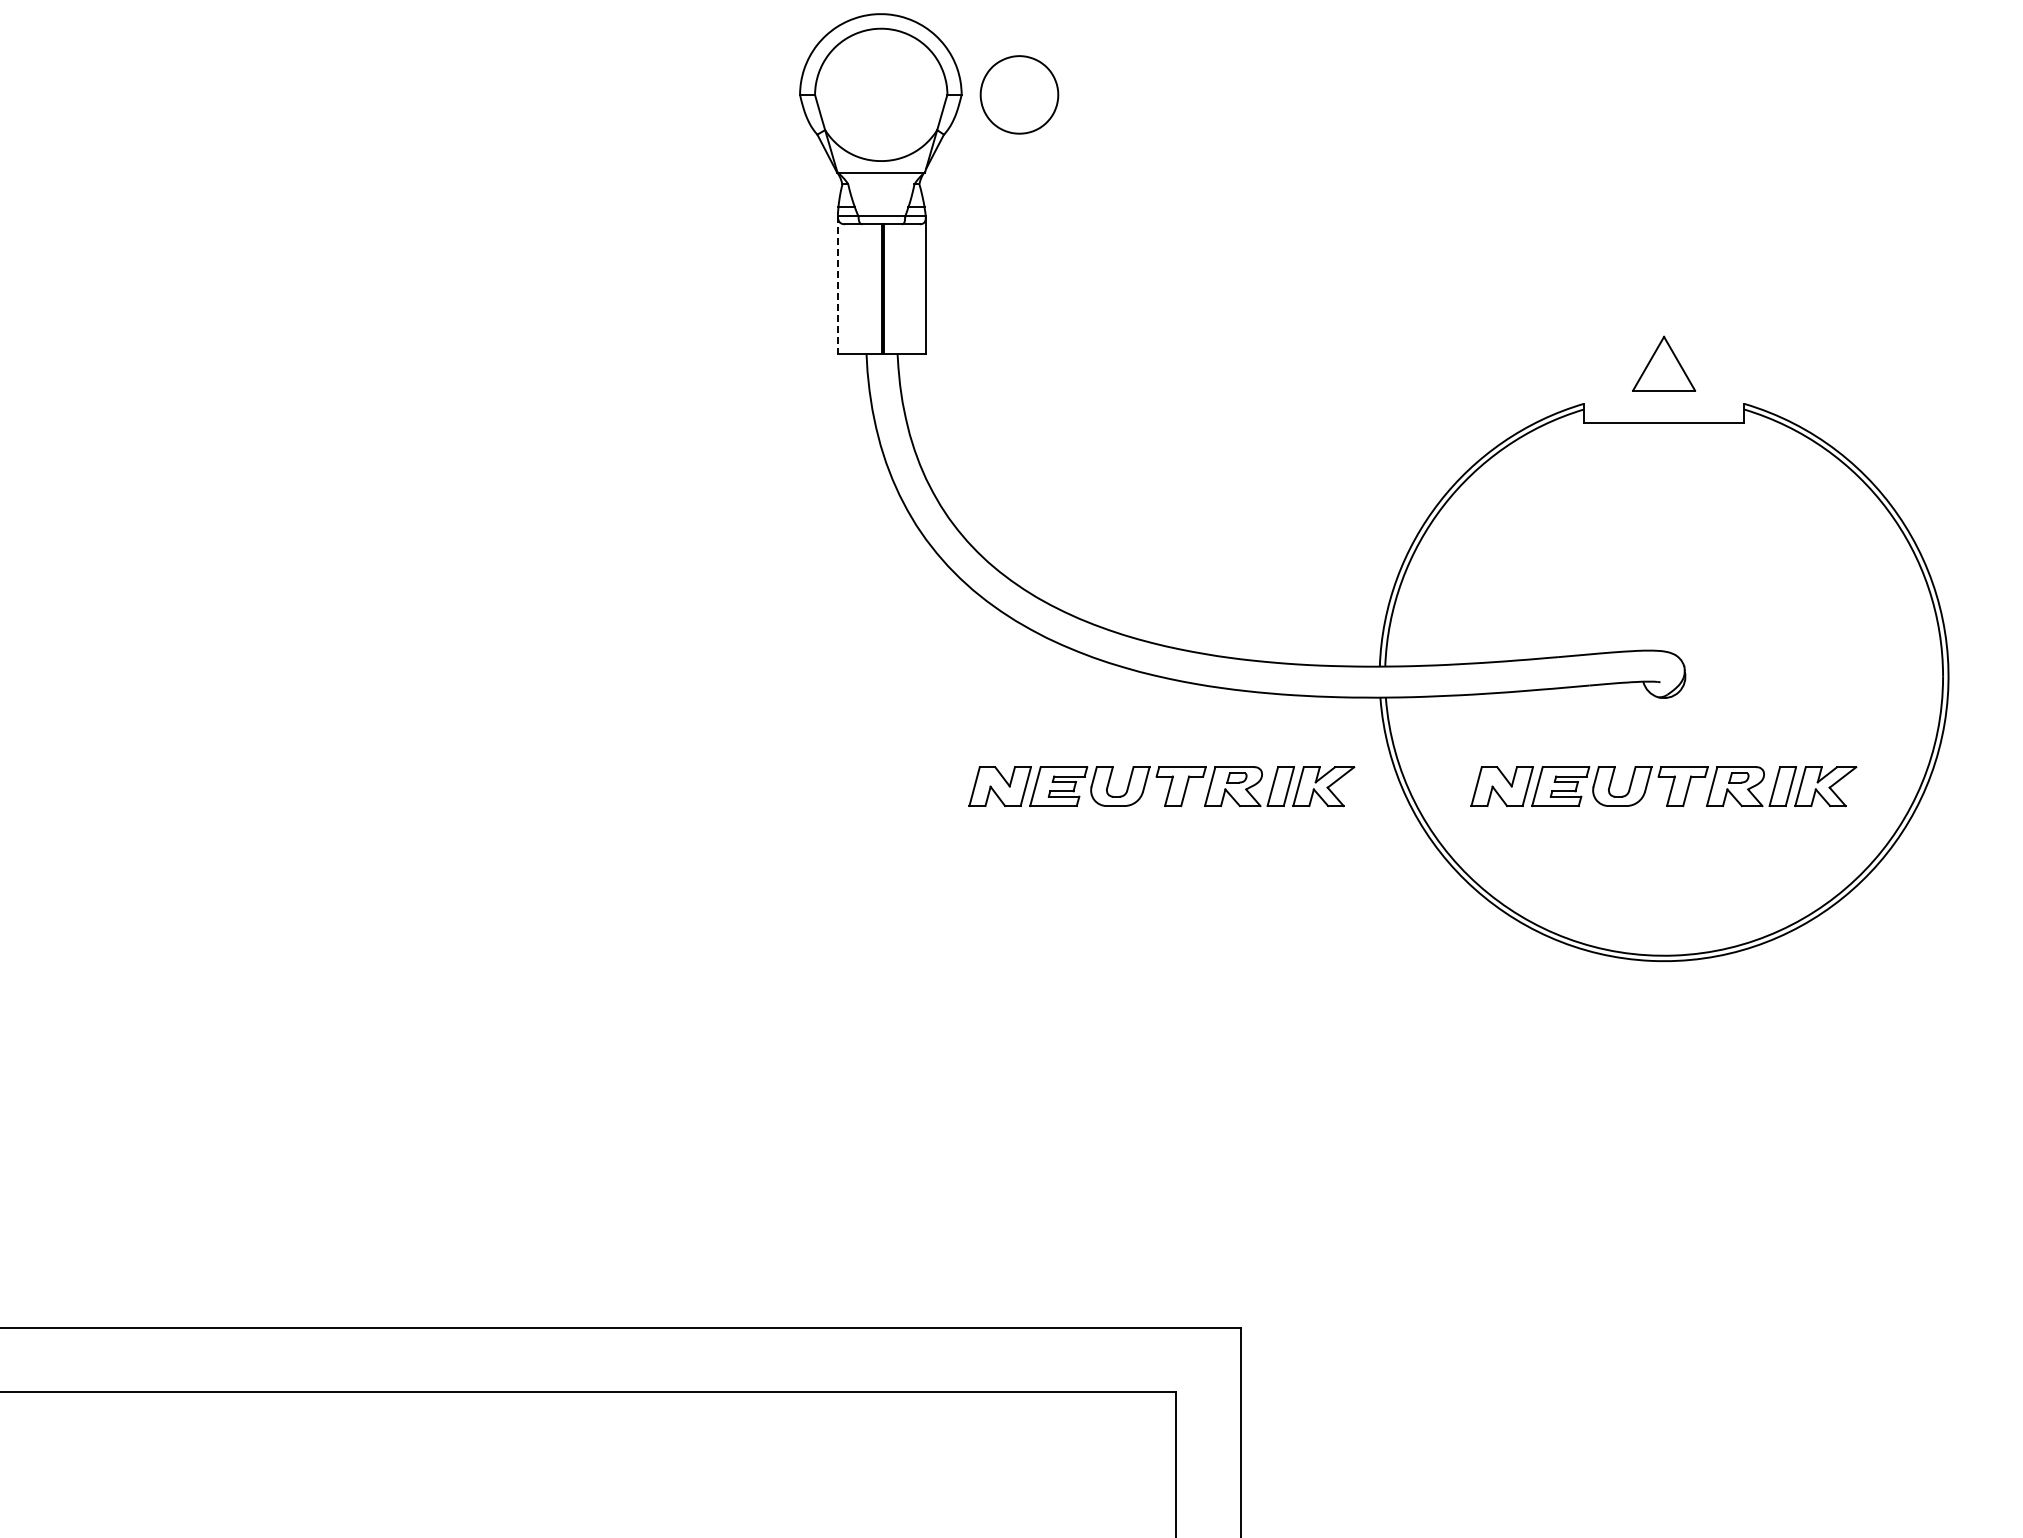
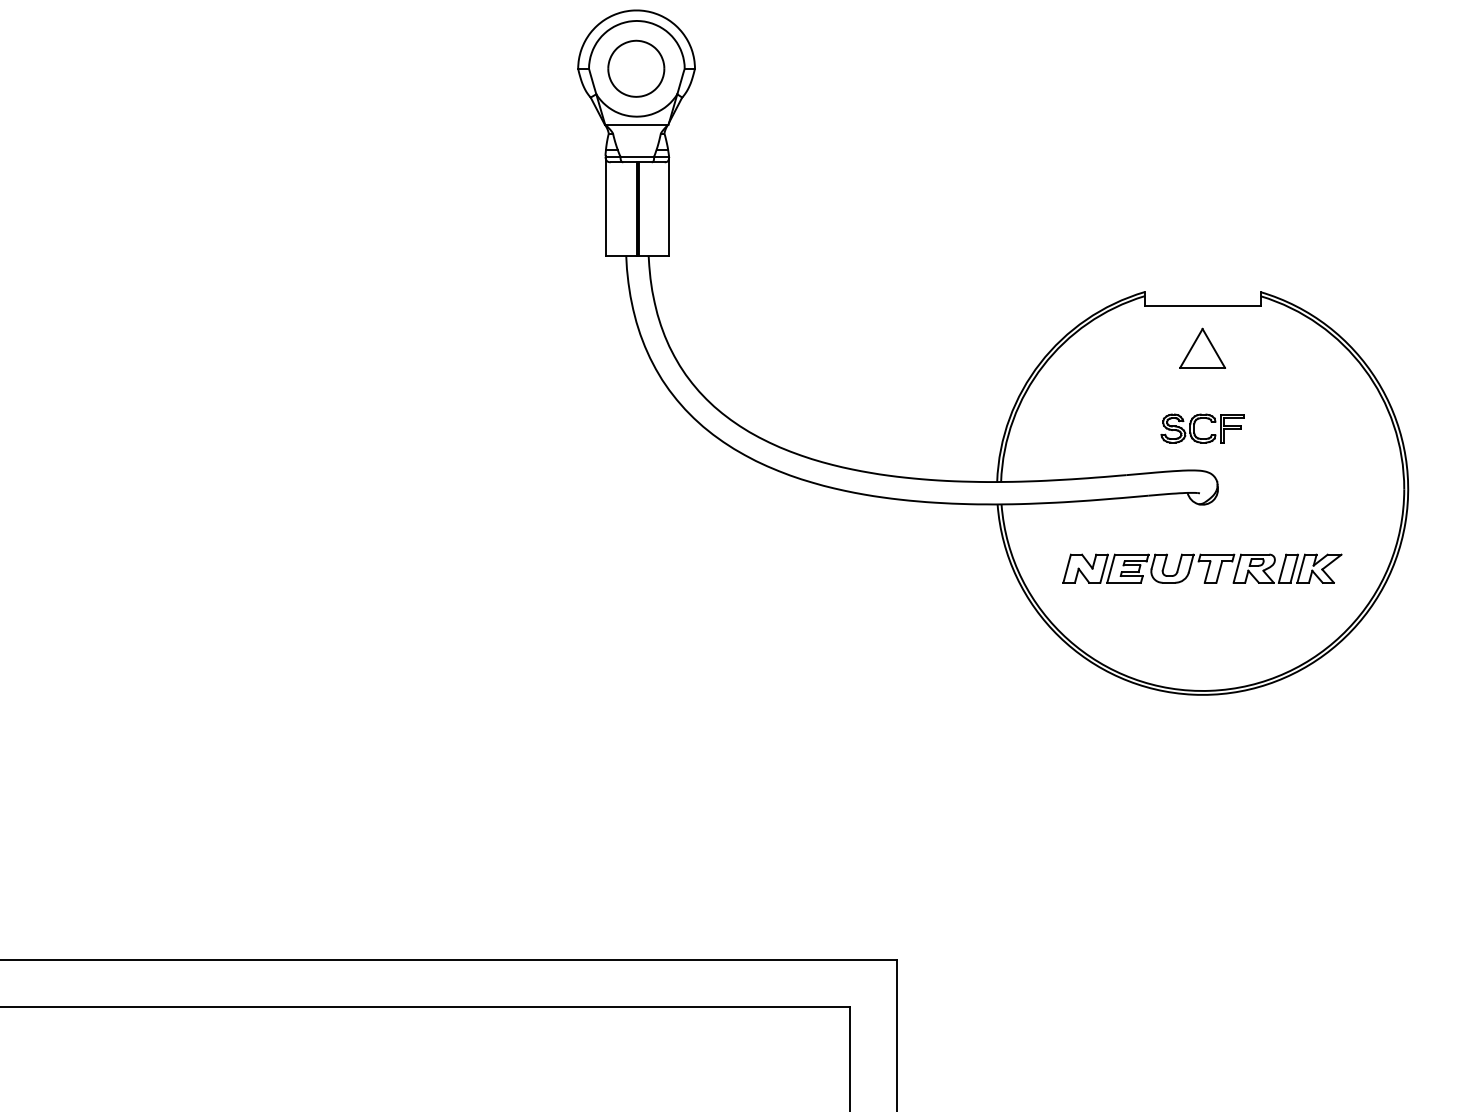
part: (1019, 94) -> (636, 68), moved
line: (837, 285) -> (605, 206), dashed -> solid
part: (1664, 363) -> (1202, 348), moved
part: (1652, 592) -> (1194, 428), added
part: (1168, 788) -> (844, 570), removed

